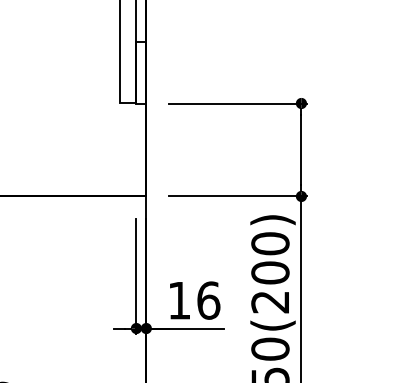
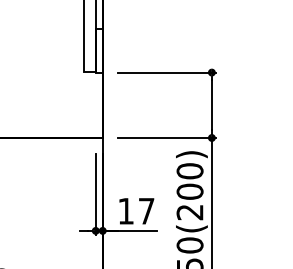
text: (208, 300) -> (146, 211), 16 -> 17

